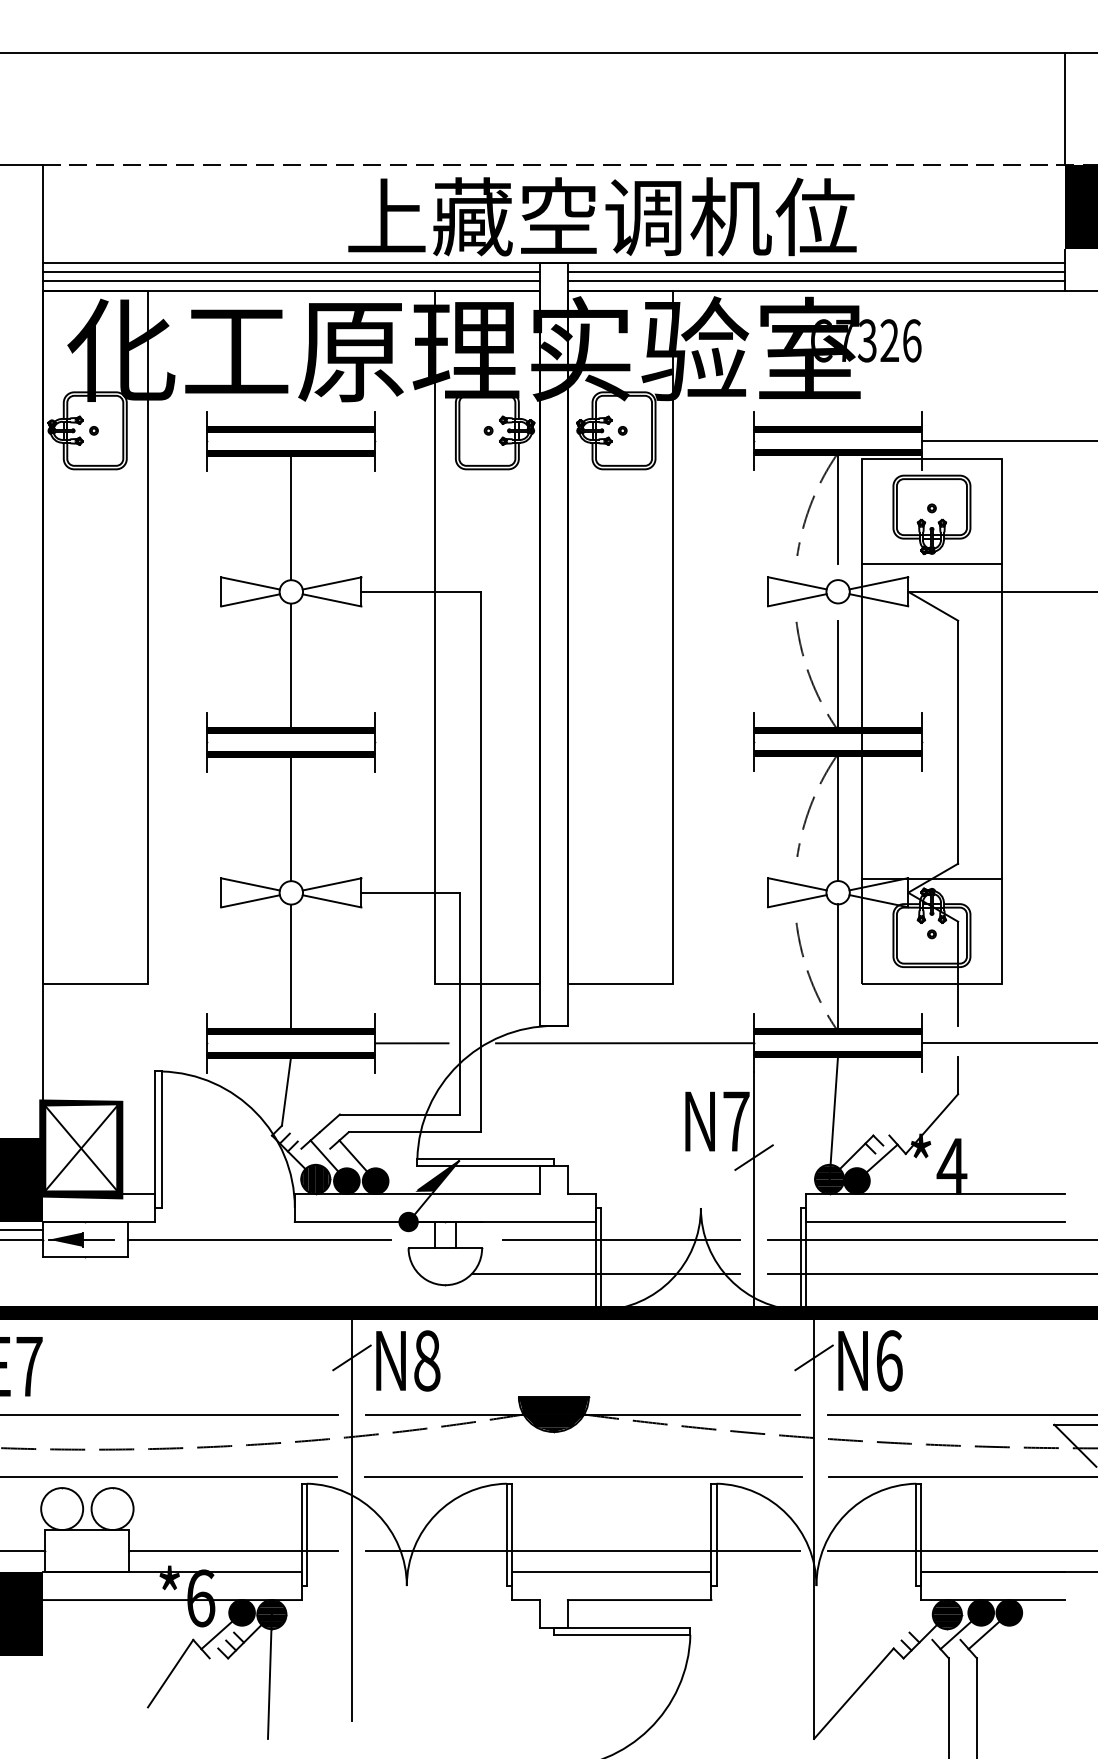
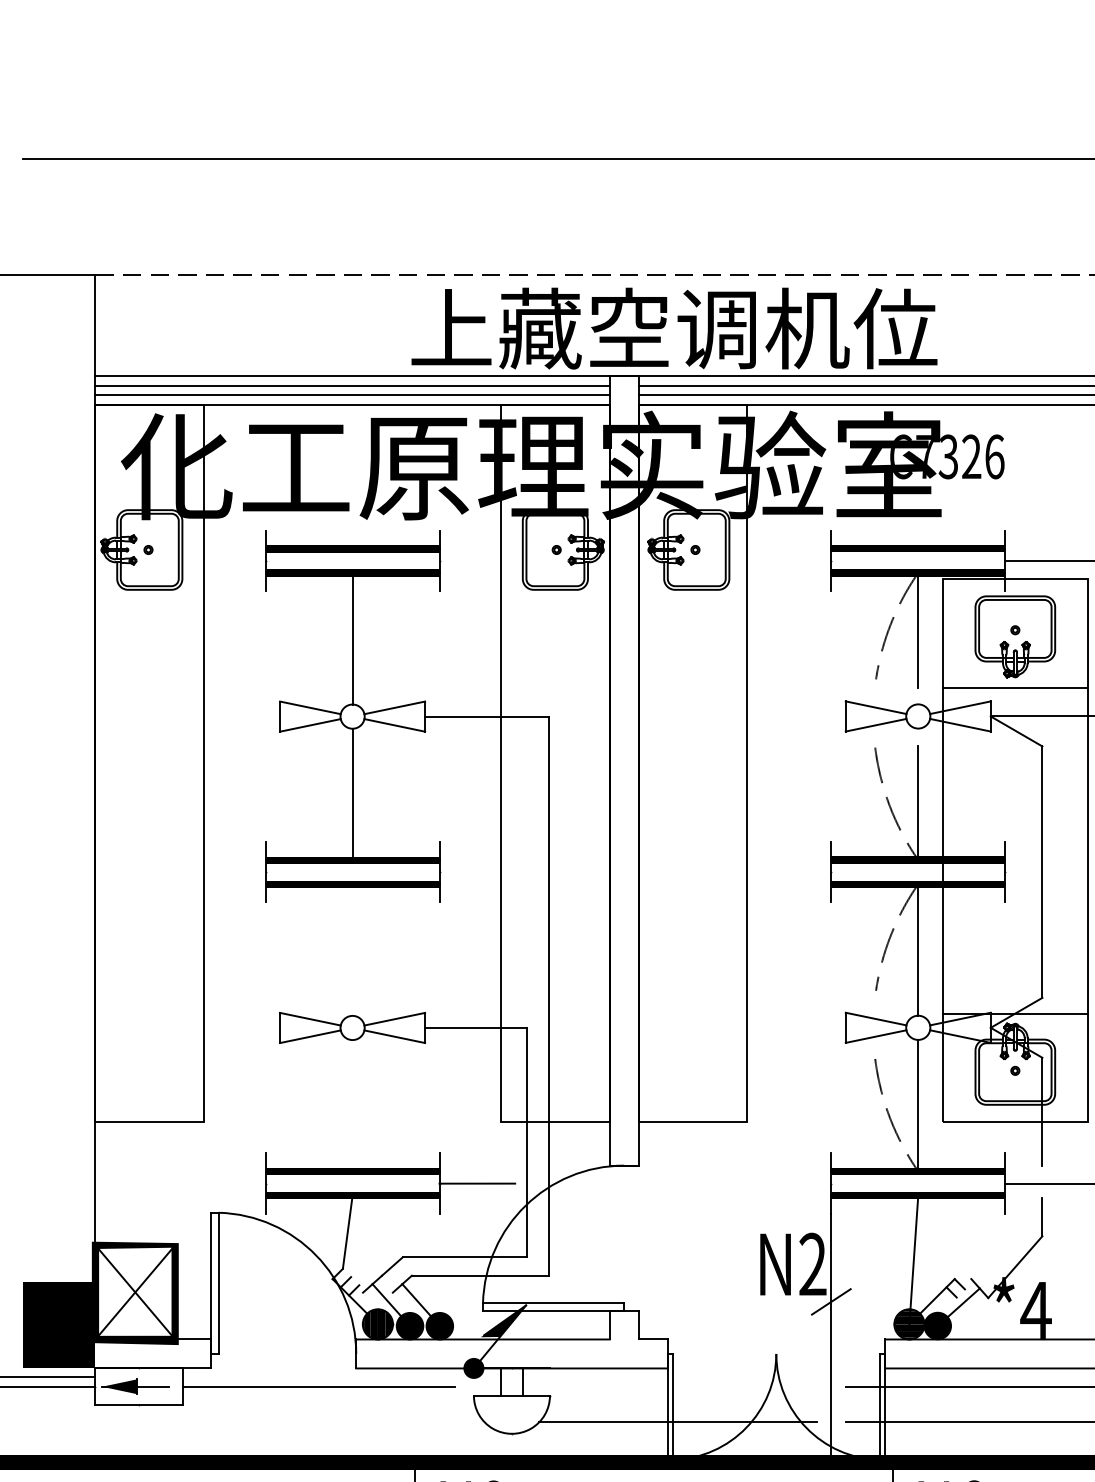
line: (291, 817) -> (352, 950), removed
line: (291, 967) -> (352, 1105), removed
line: (625, 1043) -> (698, 1183), removed
text: (736, 1120) -> (813, 1263), N7 -> N2
line: (621, 1239) -> (694, 1386), removed

